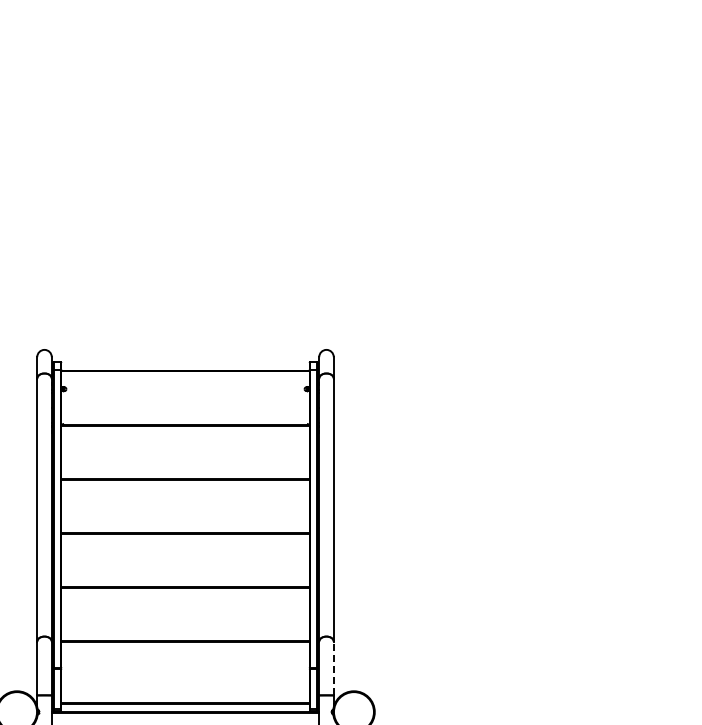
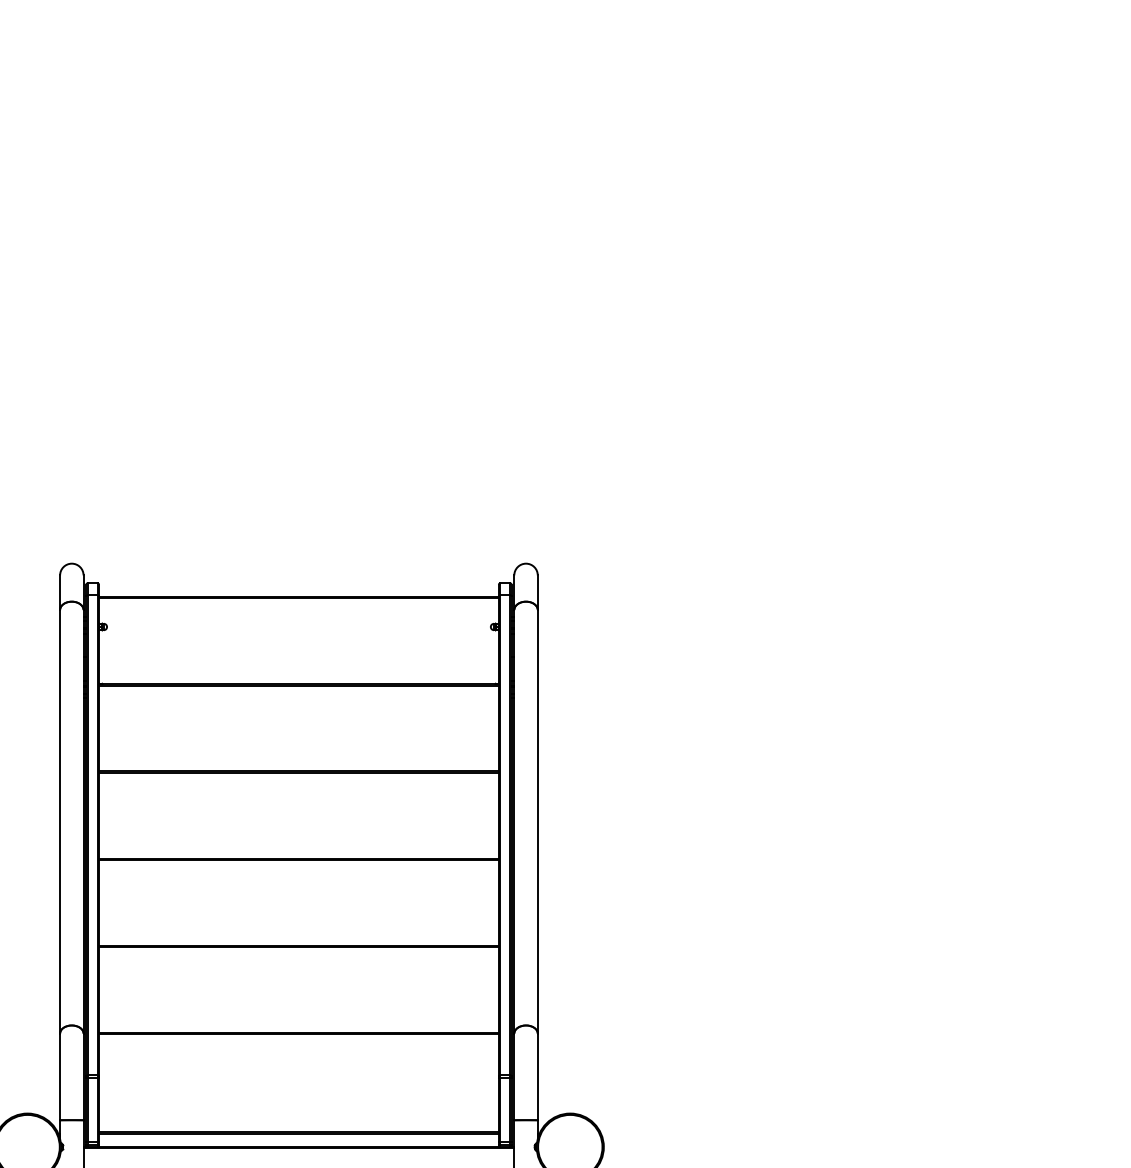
line: (333, 668) -> (537, 1076), dashed -> solid

